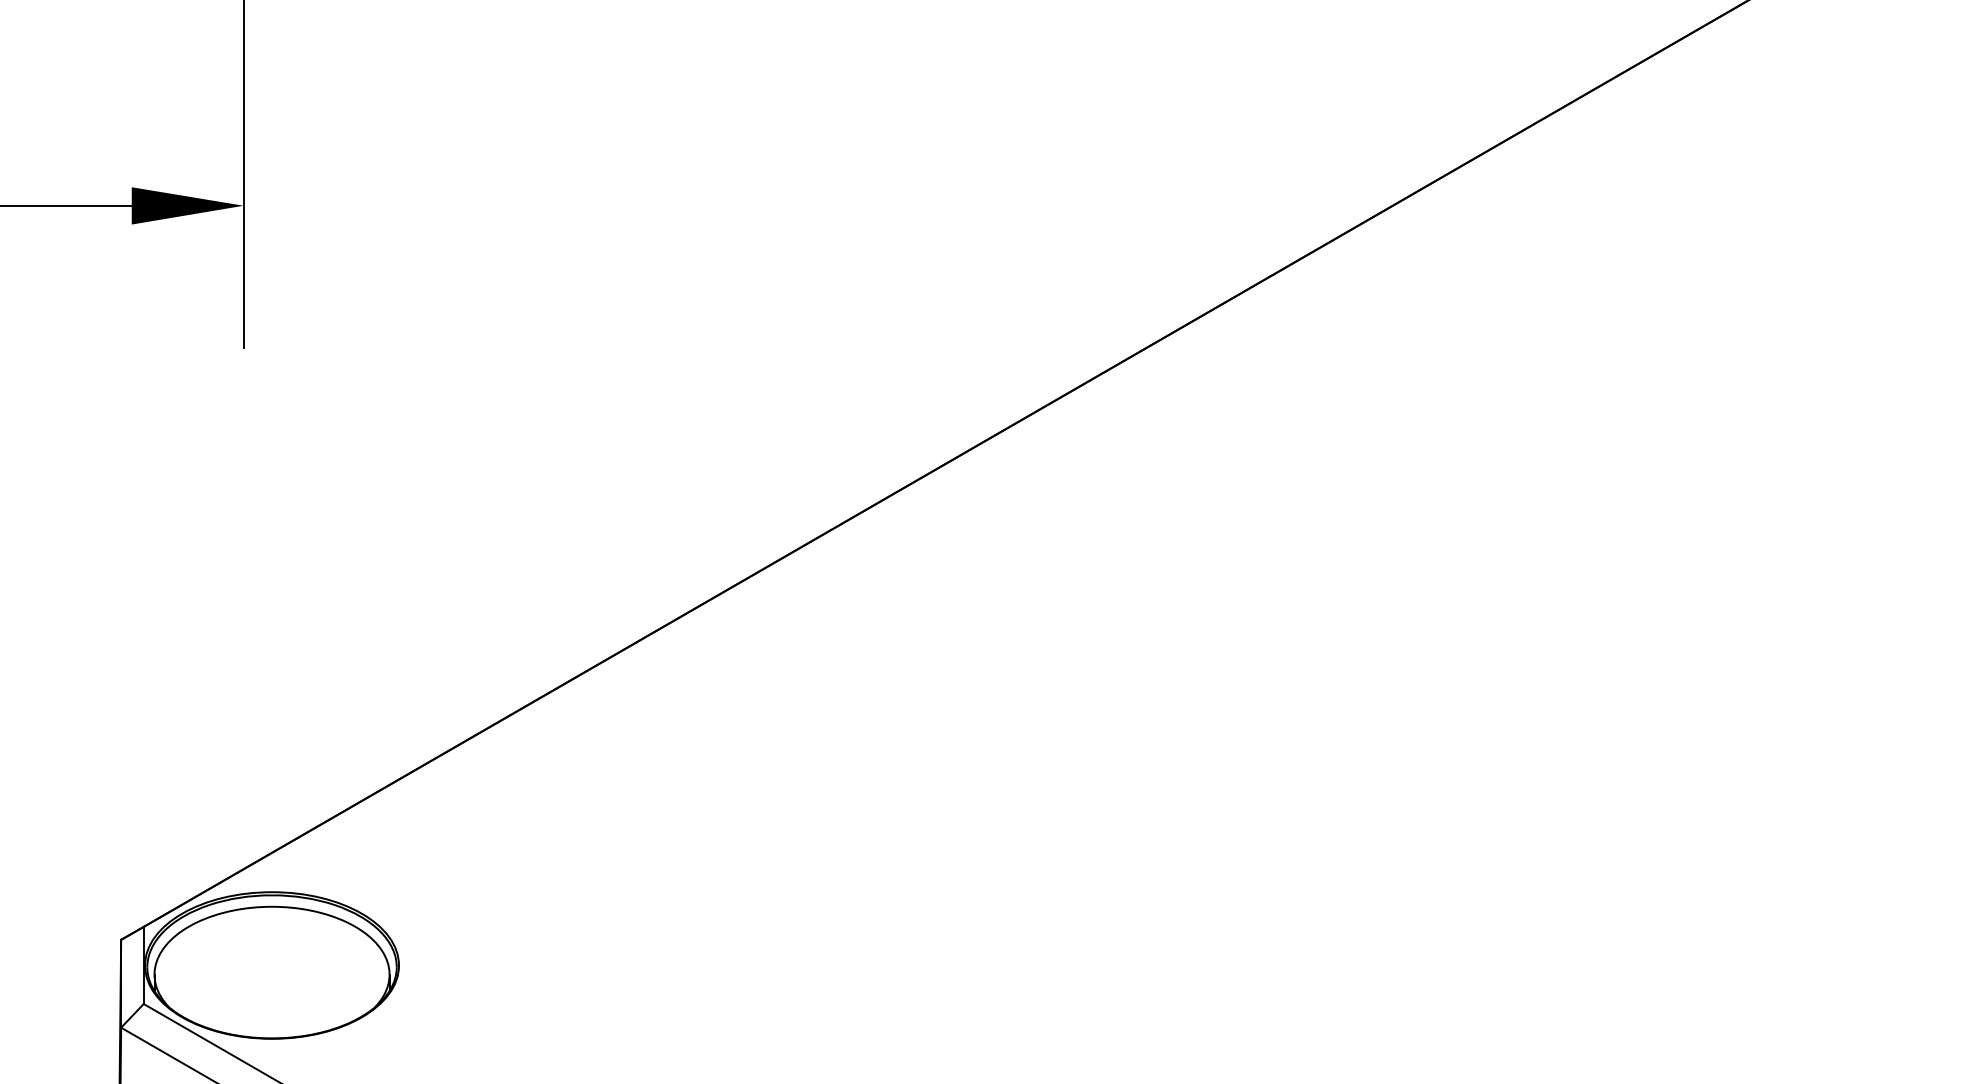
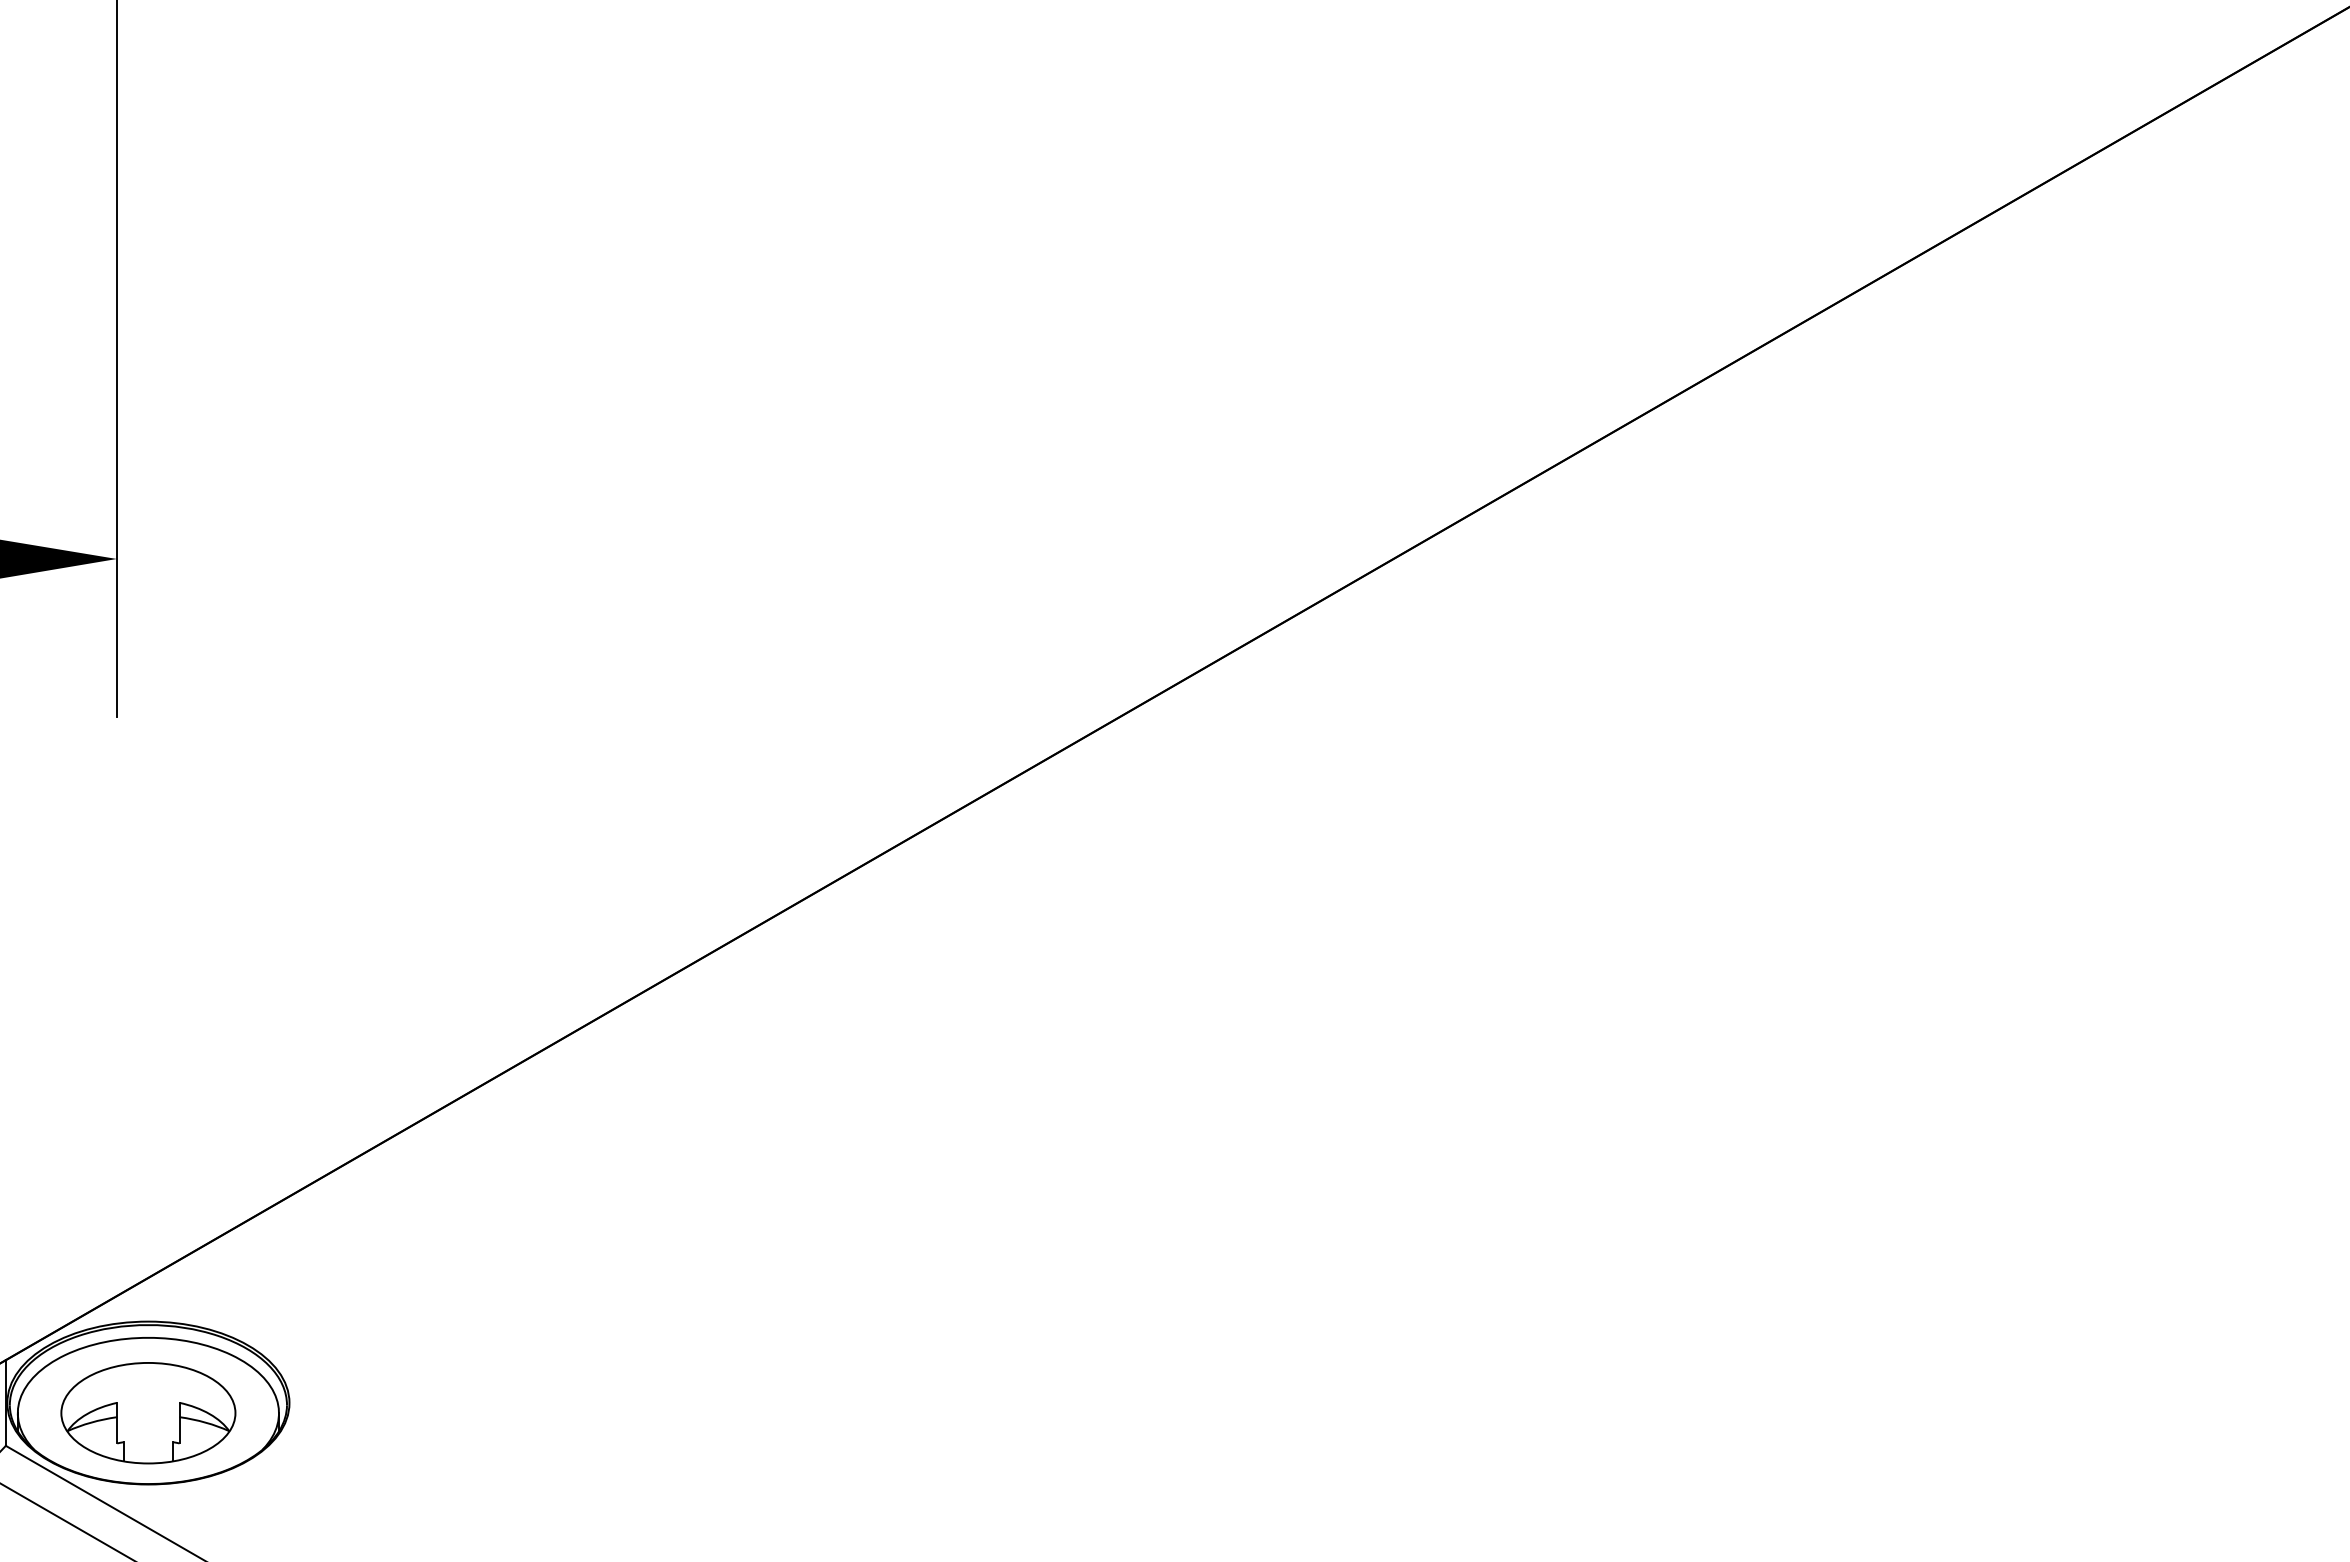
part: (272, 974) -> (148, 1413), added

